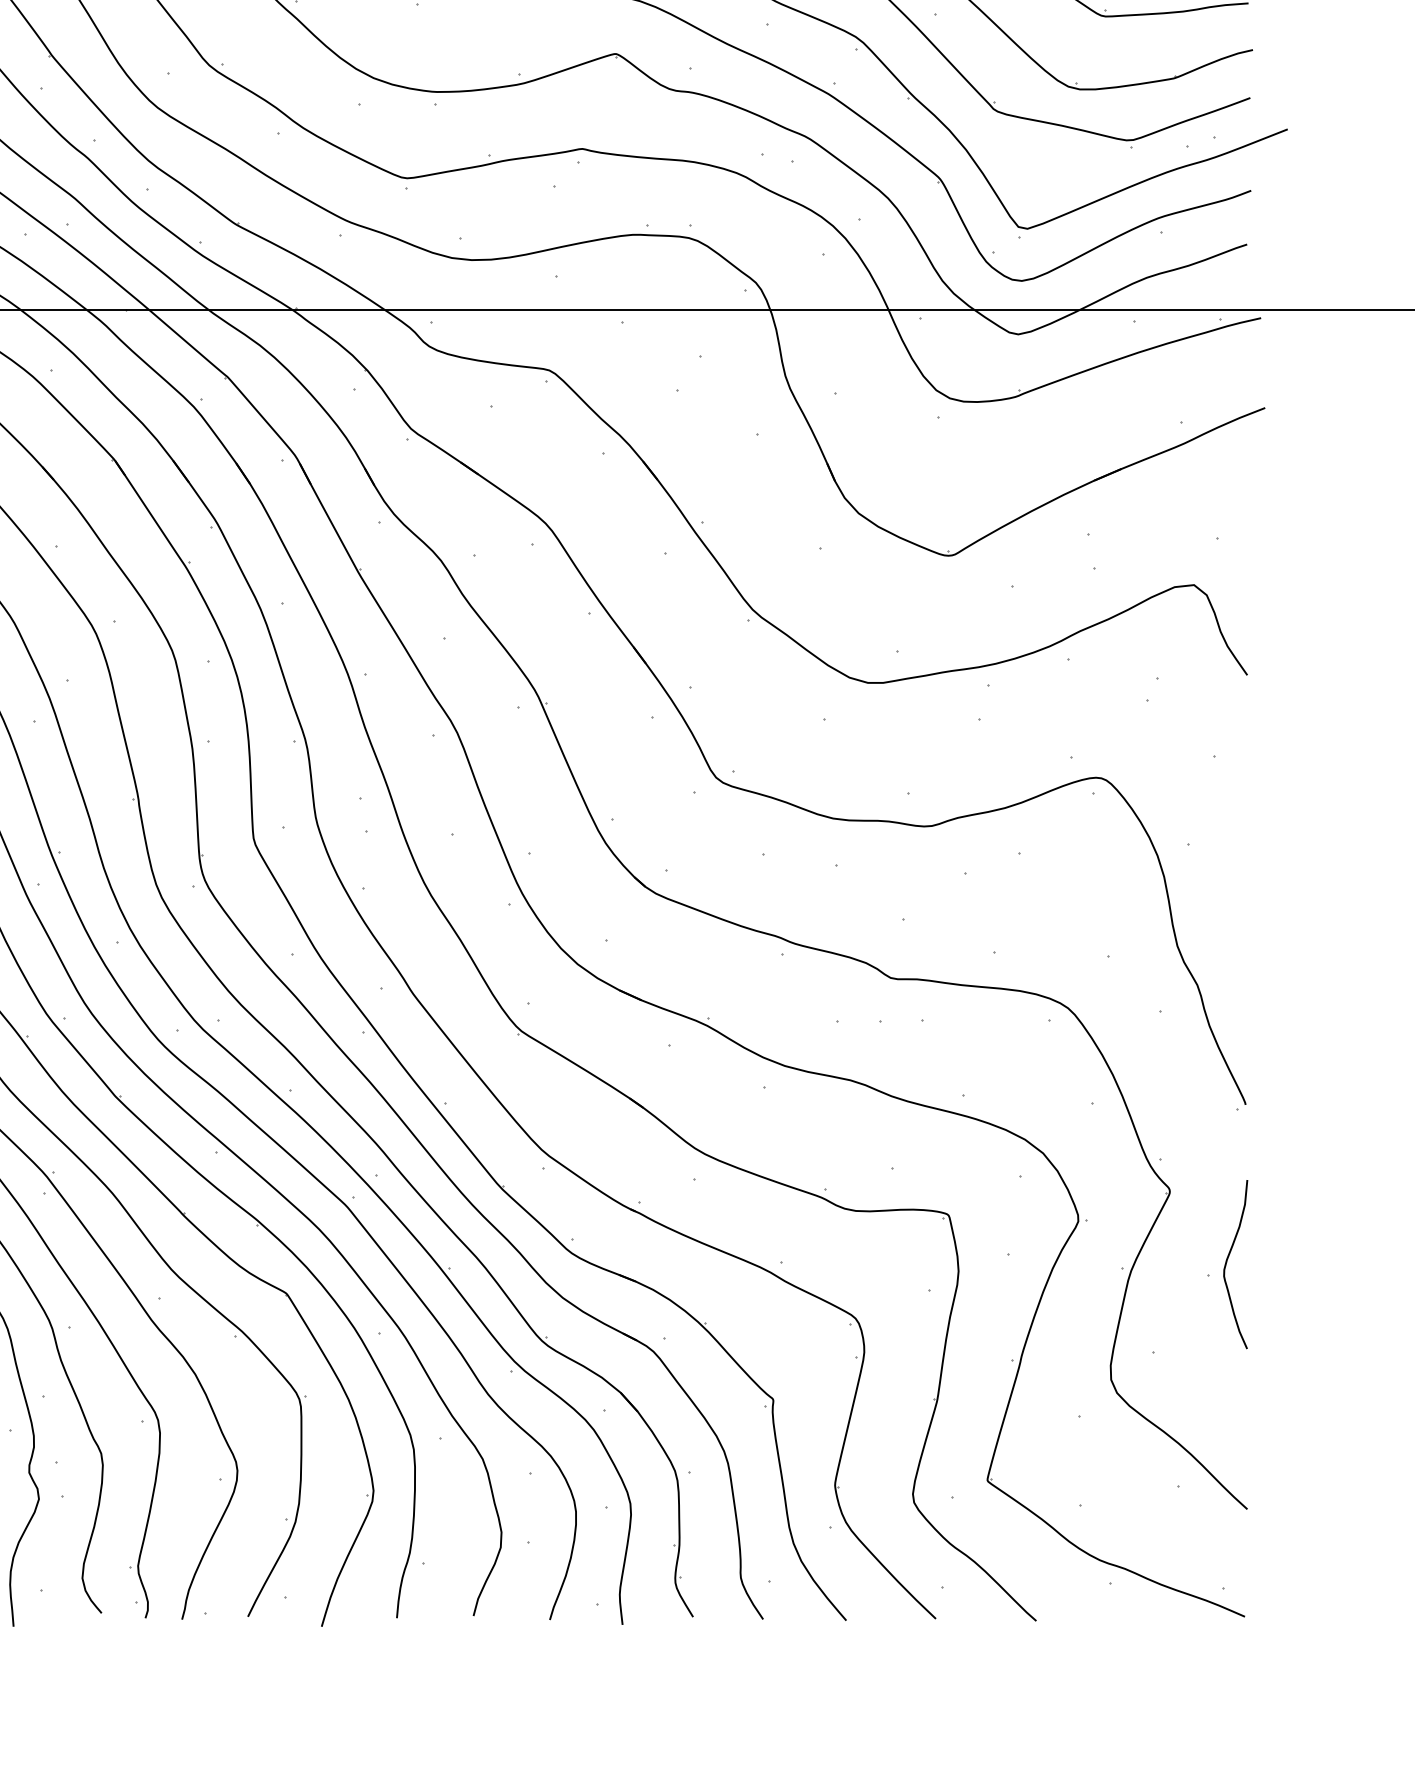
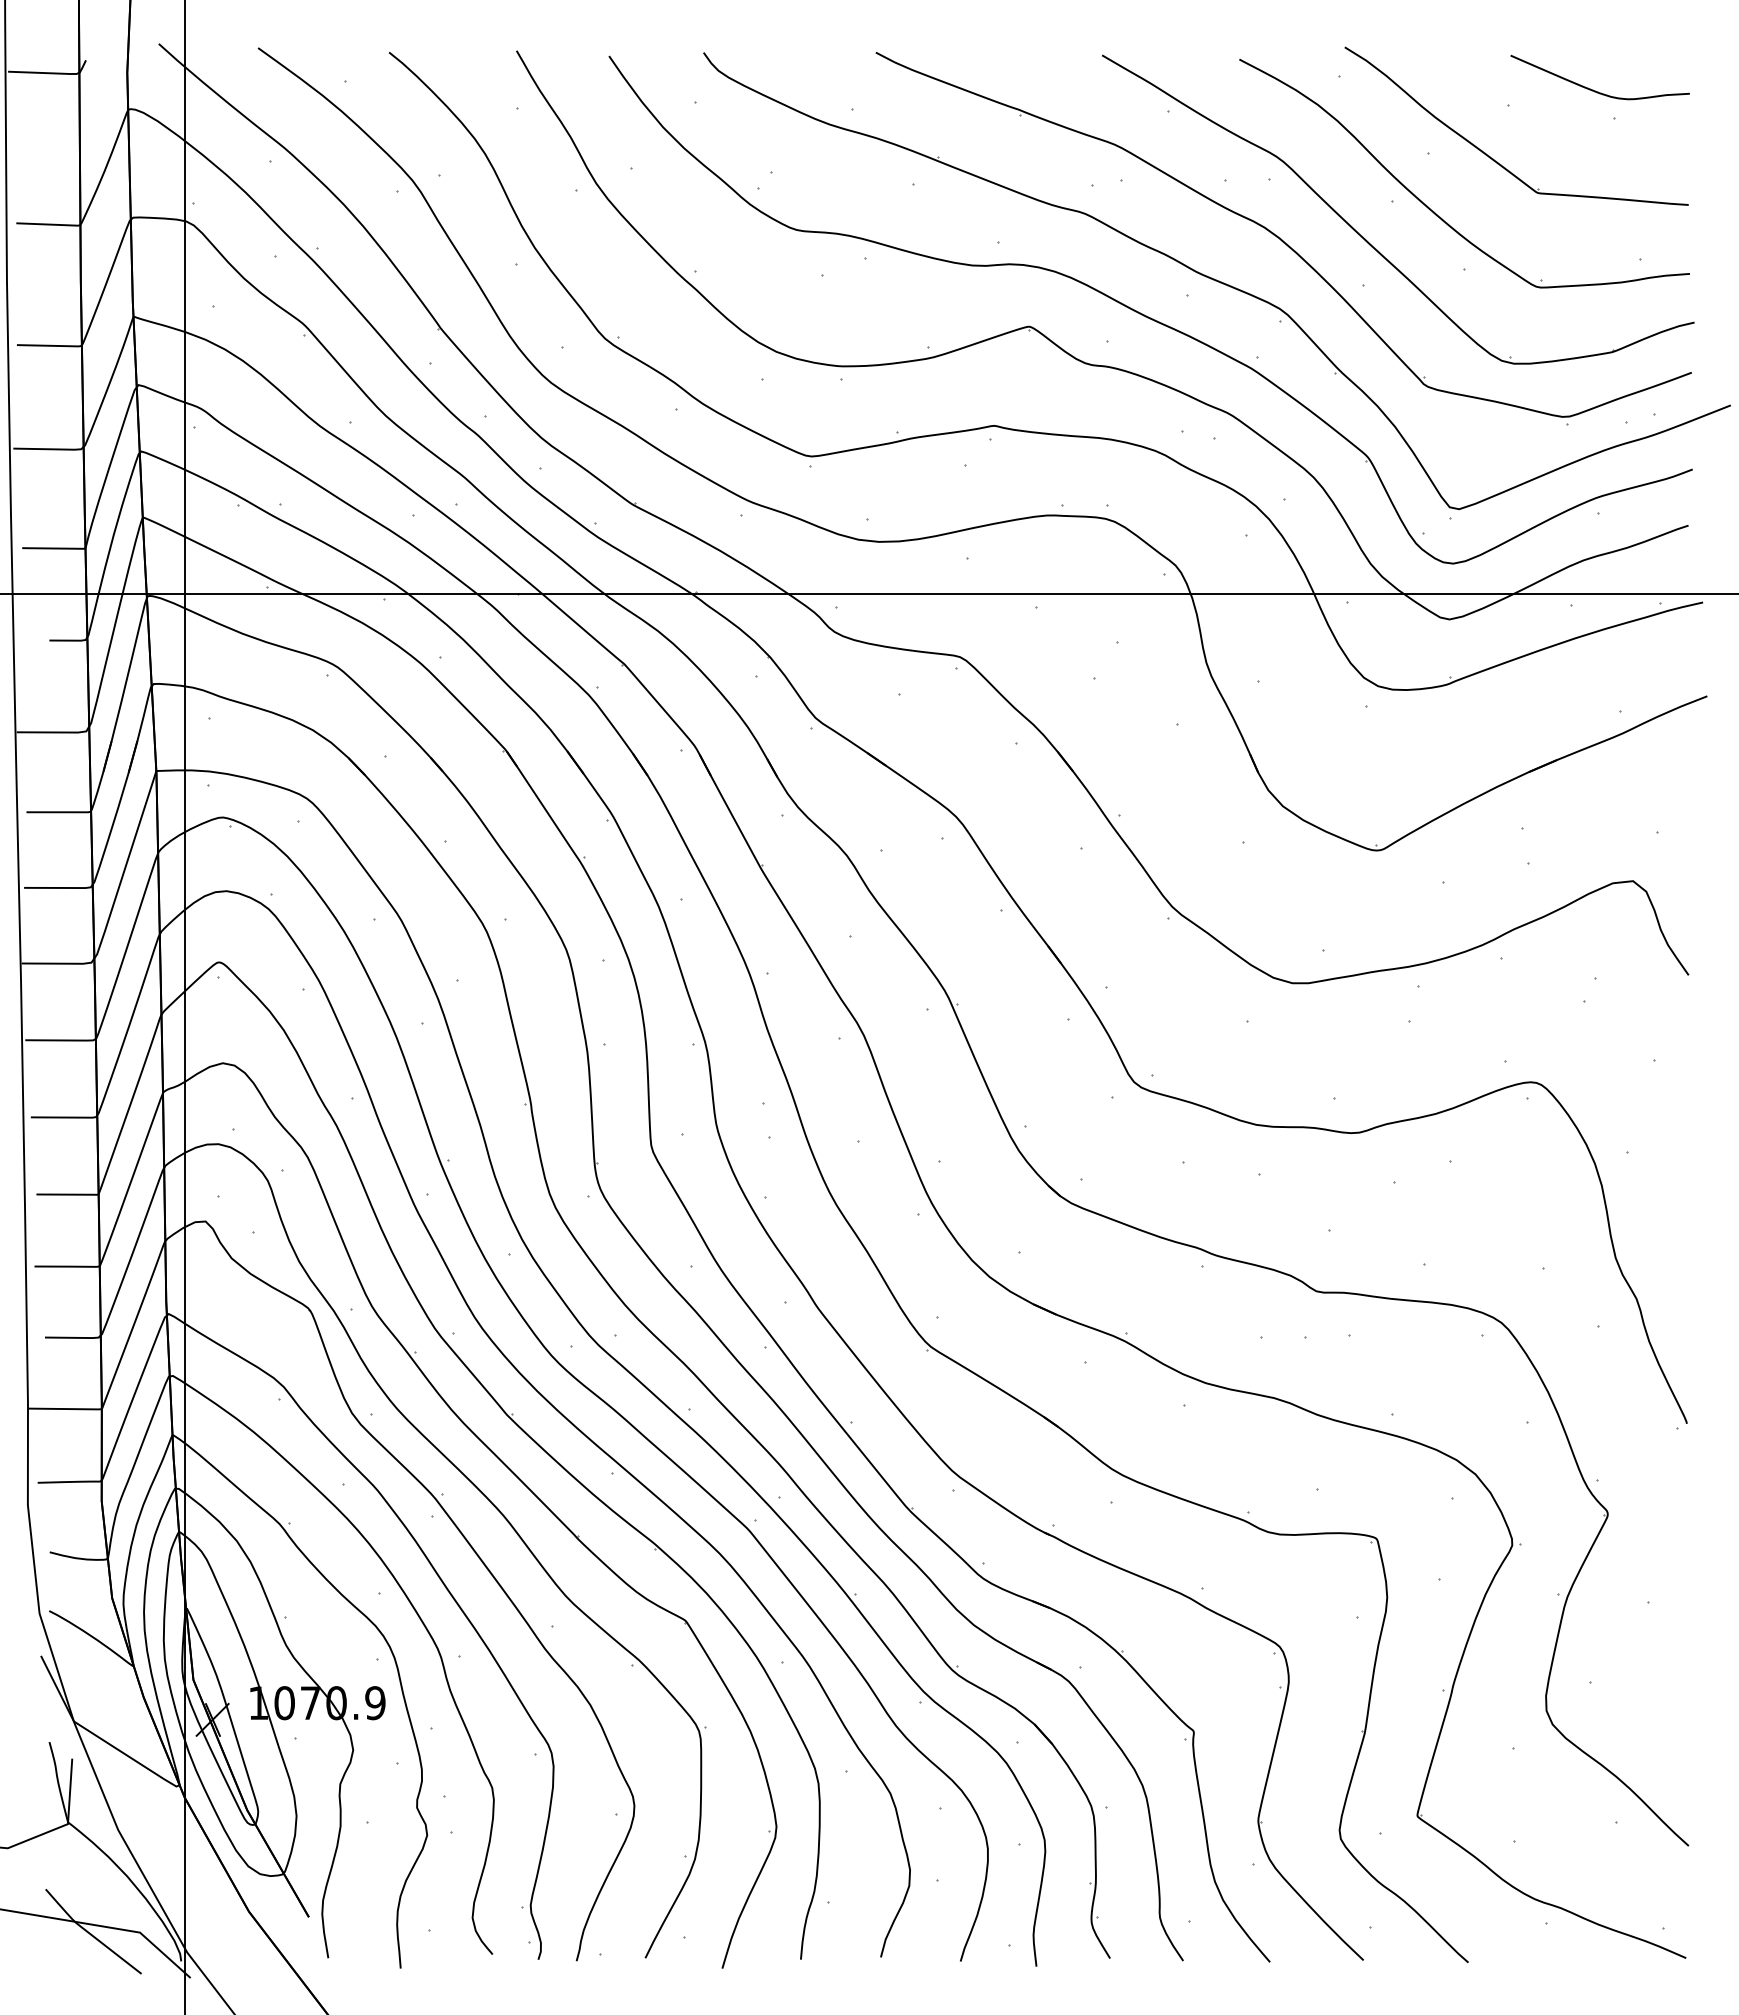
curve: (1228, 1260) -> (1668, 1586), removed

